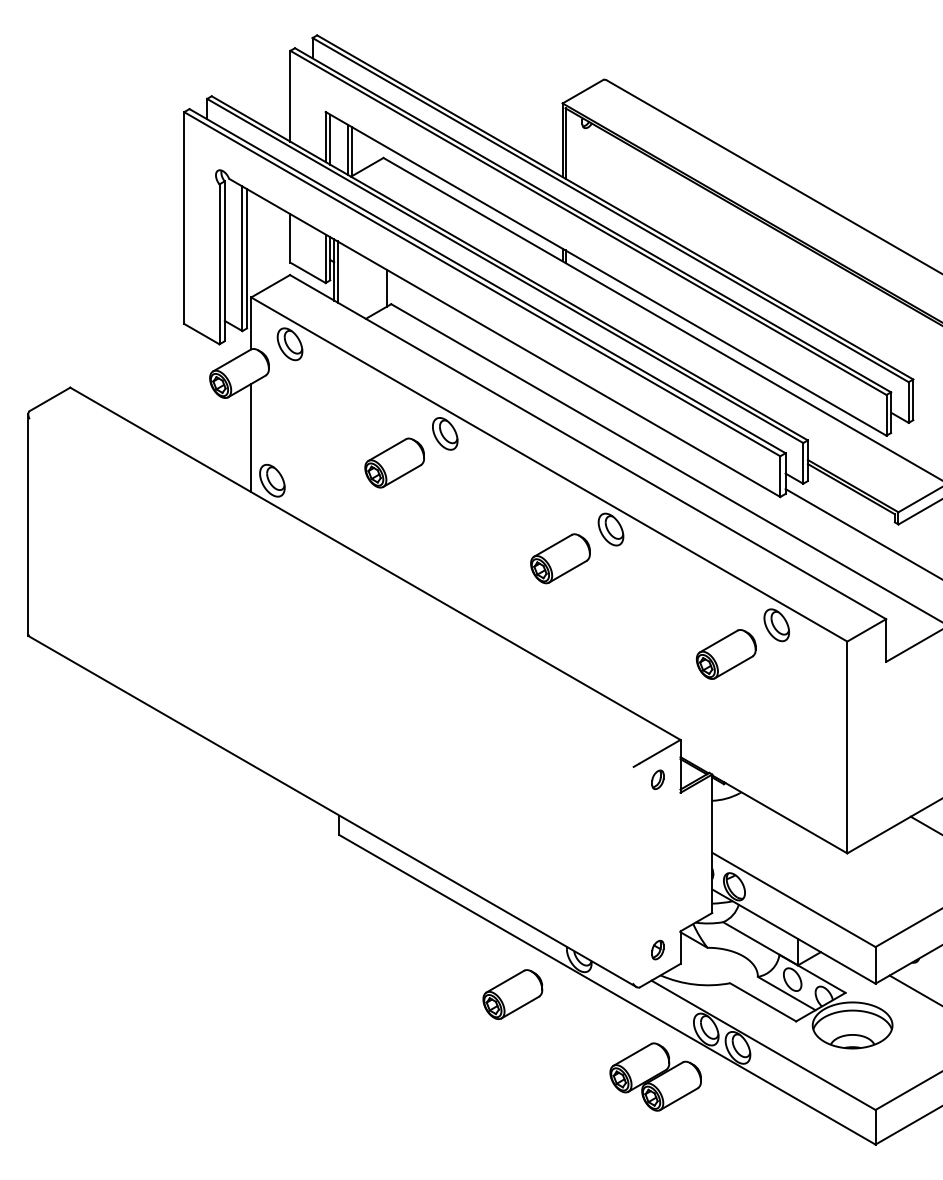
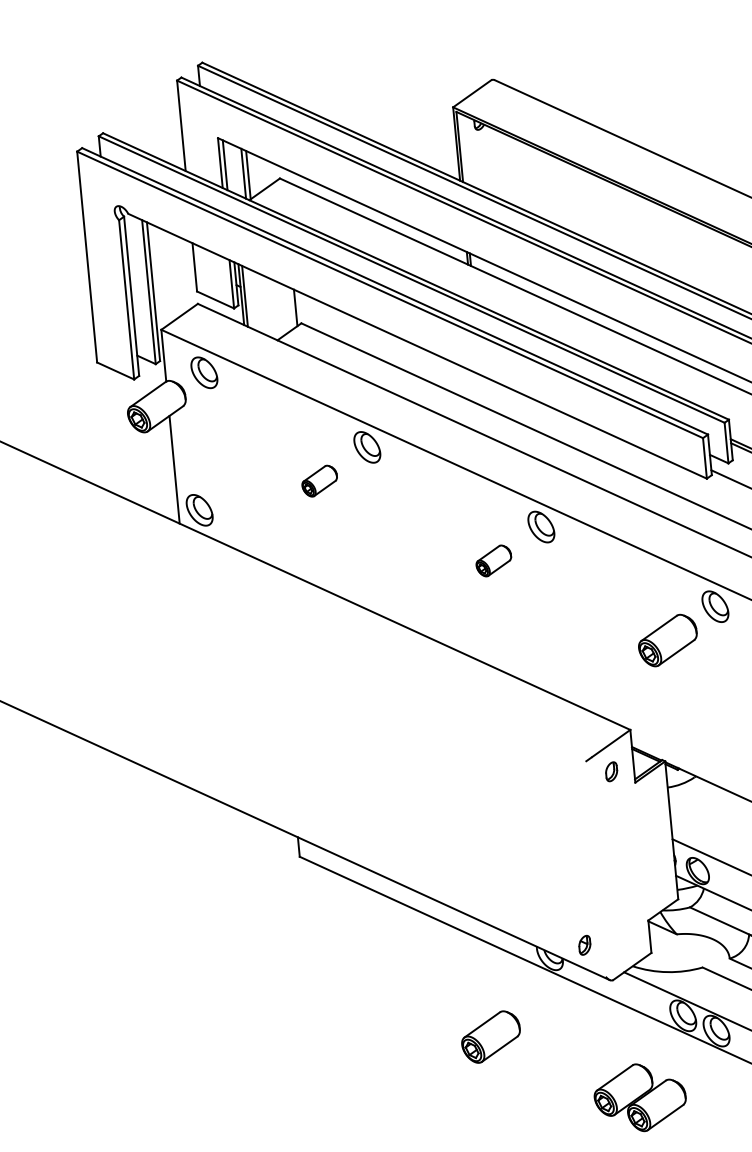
part: (394, 462) -> (319, 480), size x0.6
part: (560, 558) -> (493, 560), size x0.6
part: (657, 949) -> (584, 944), moved
part: (512, 994) -> (490, 1037), moved
part: (655, 1076) -> (639, 1097), moved

